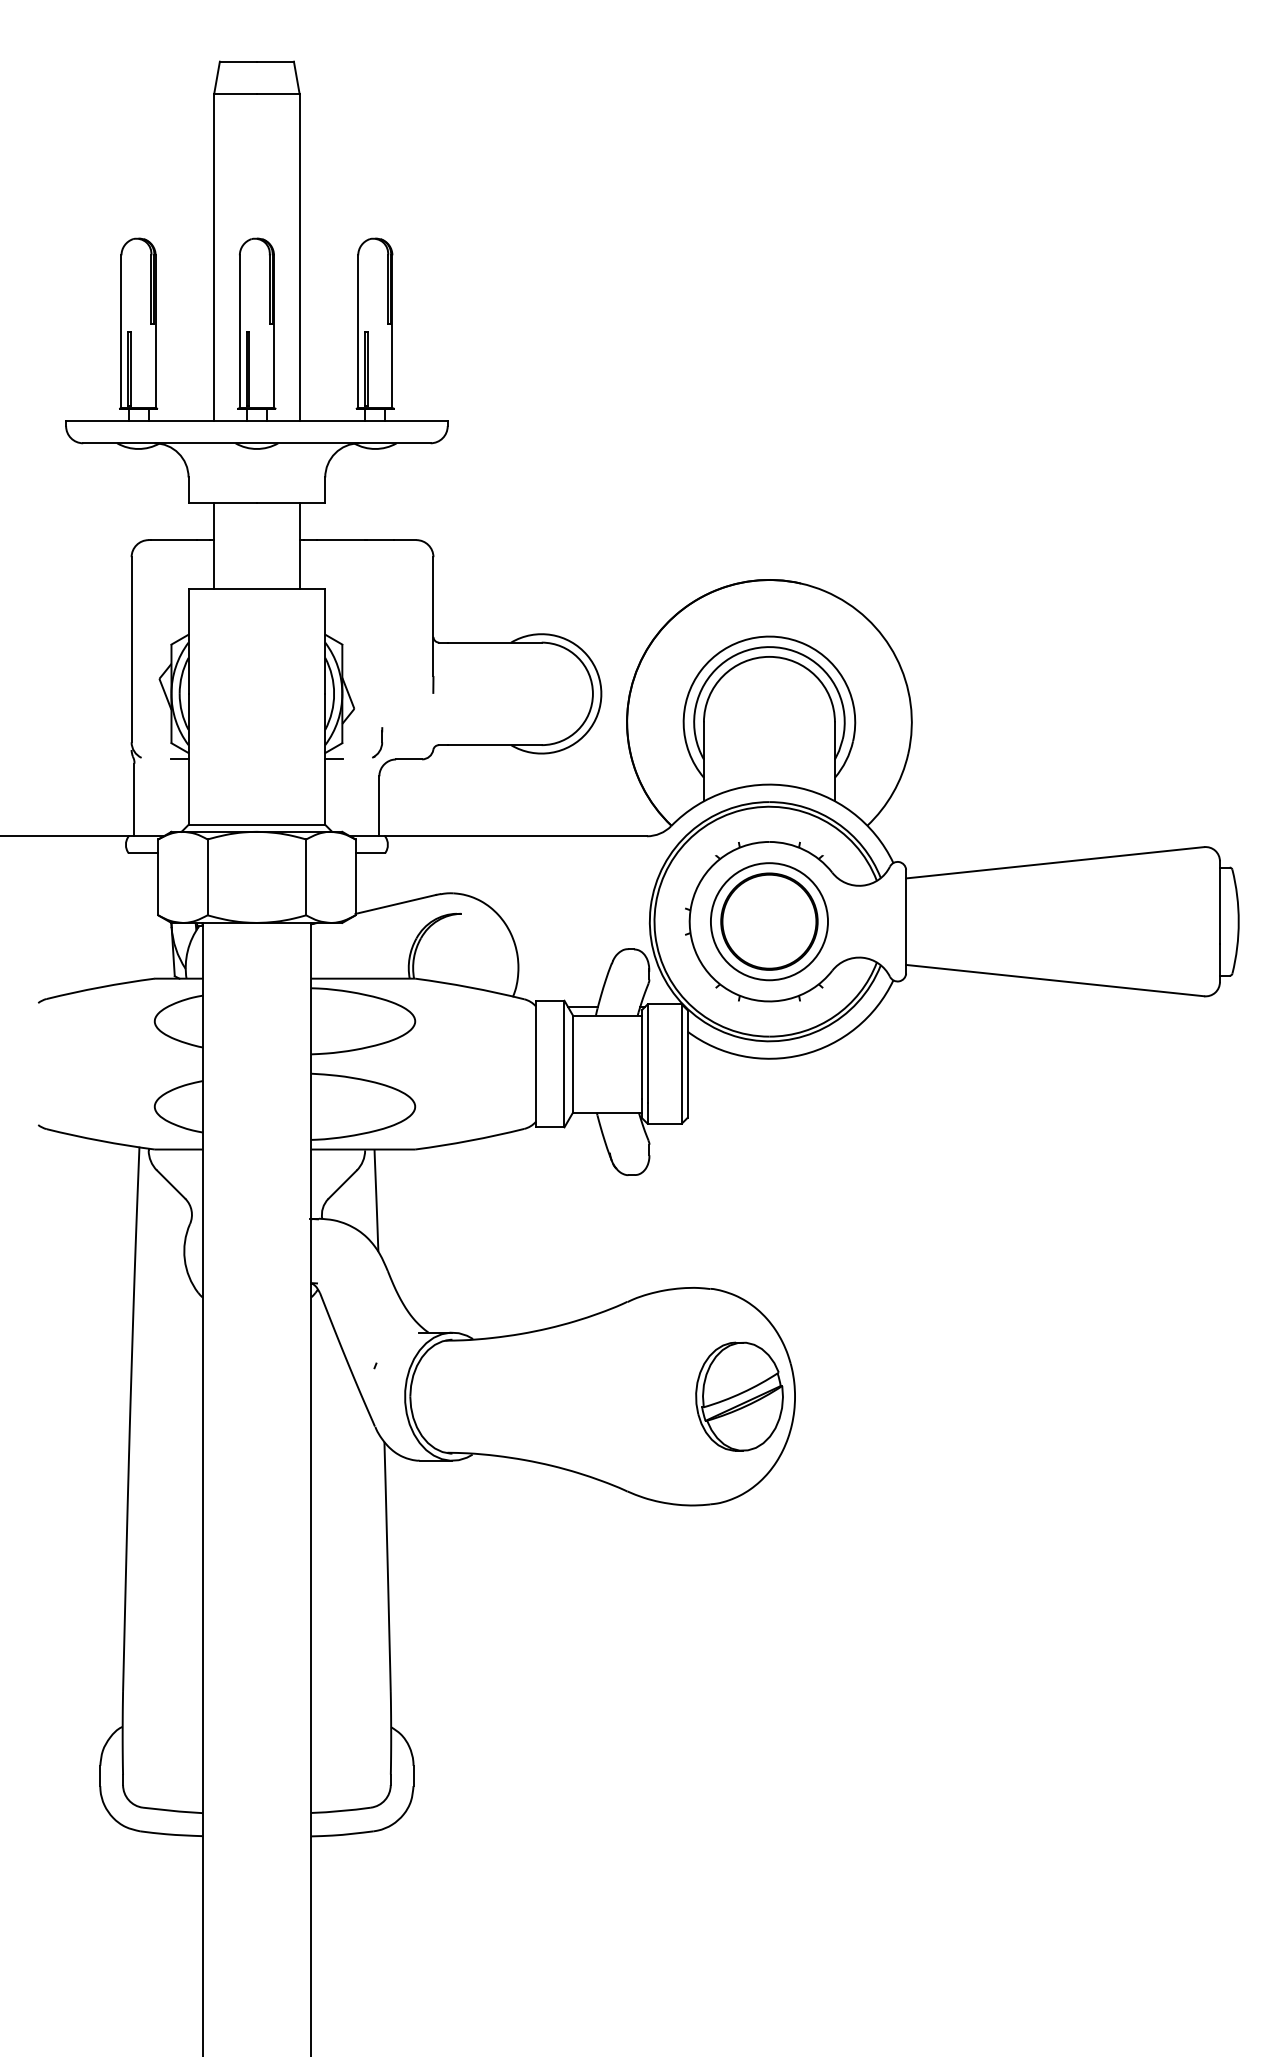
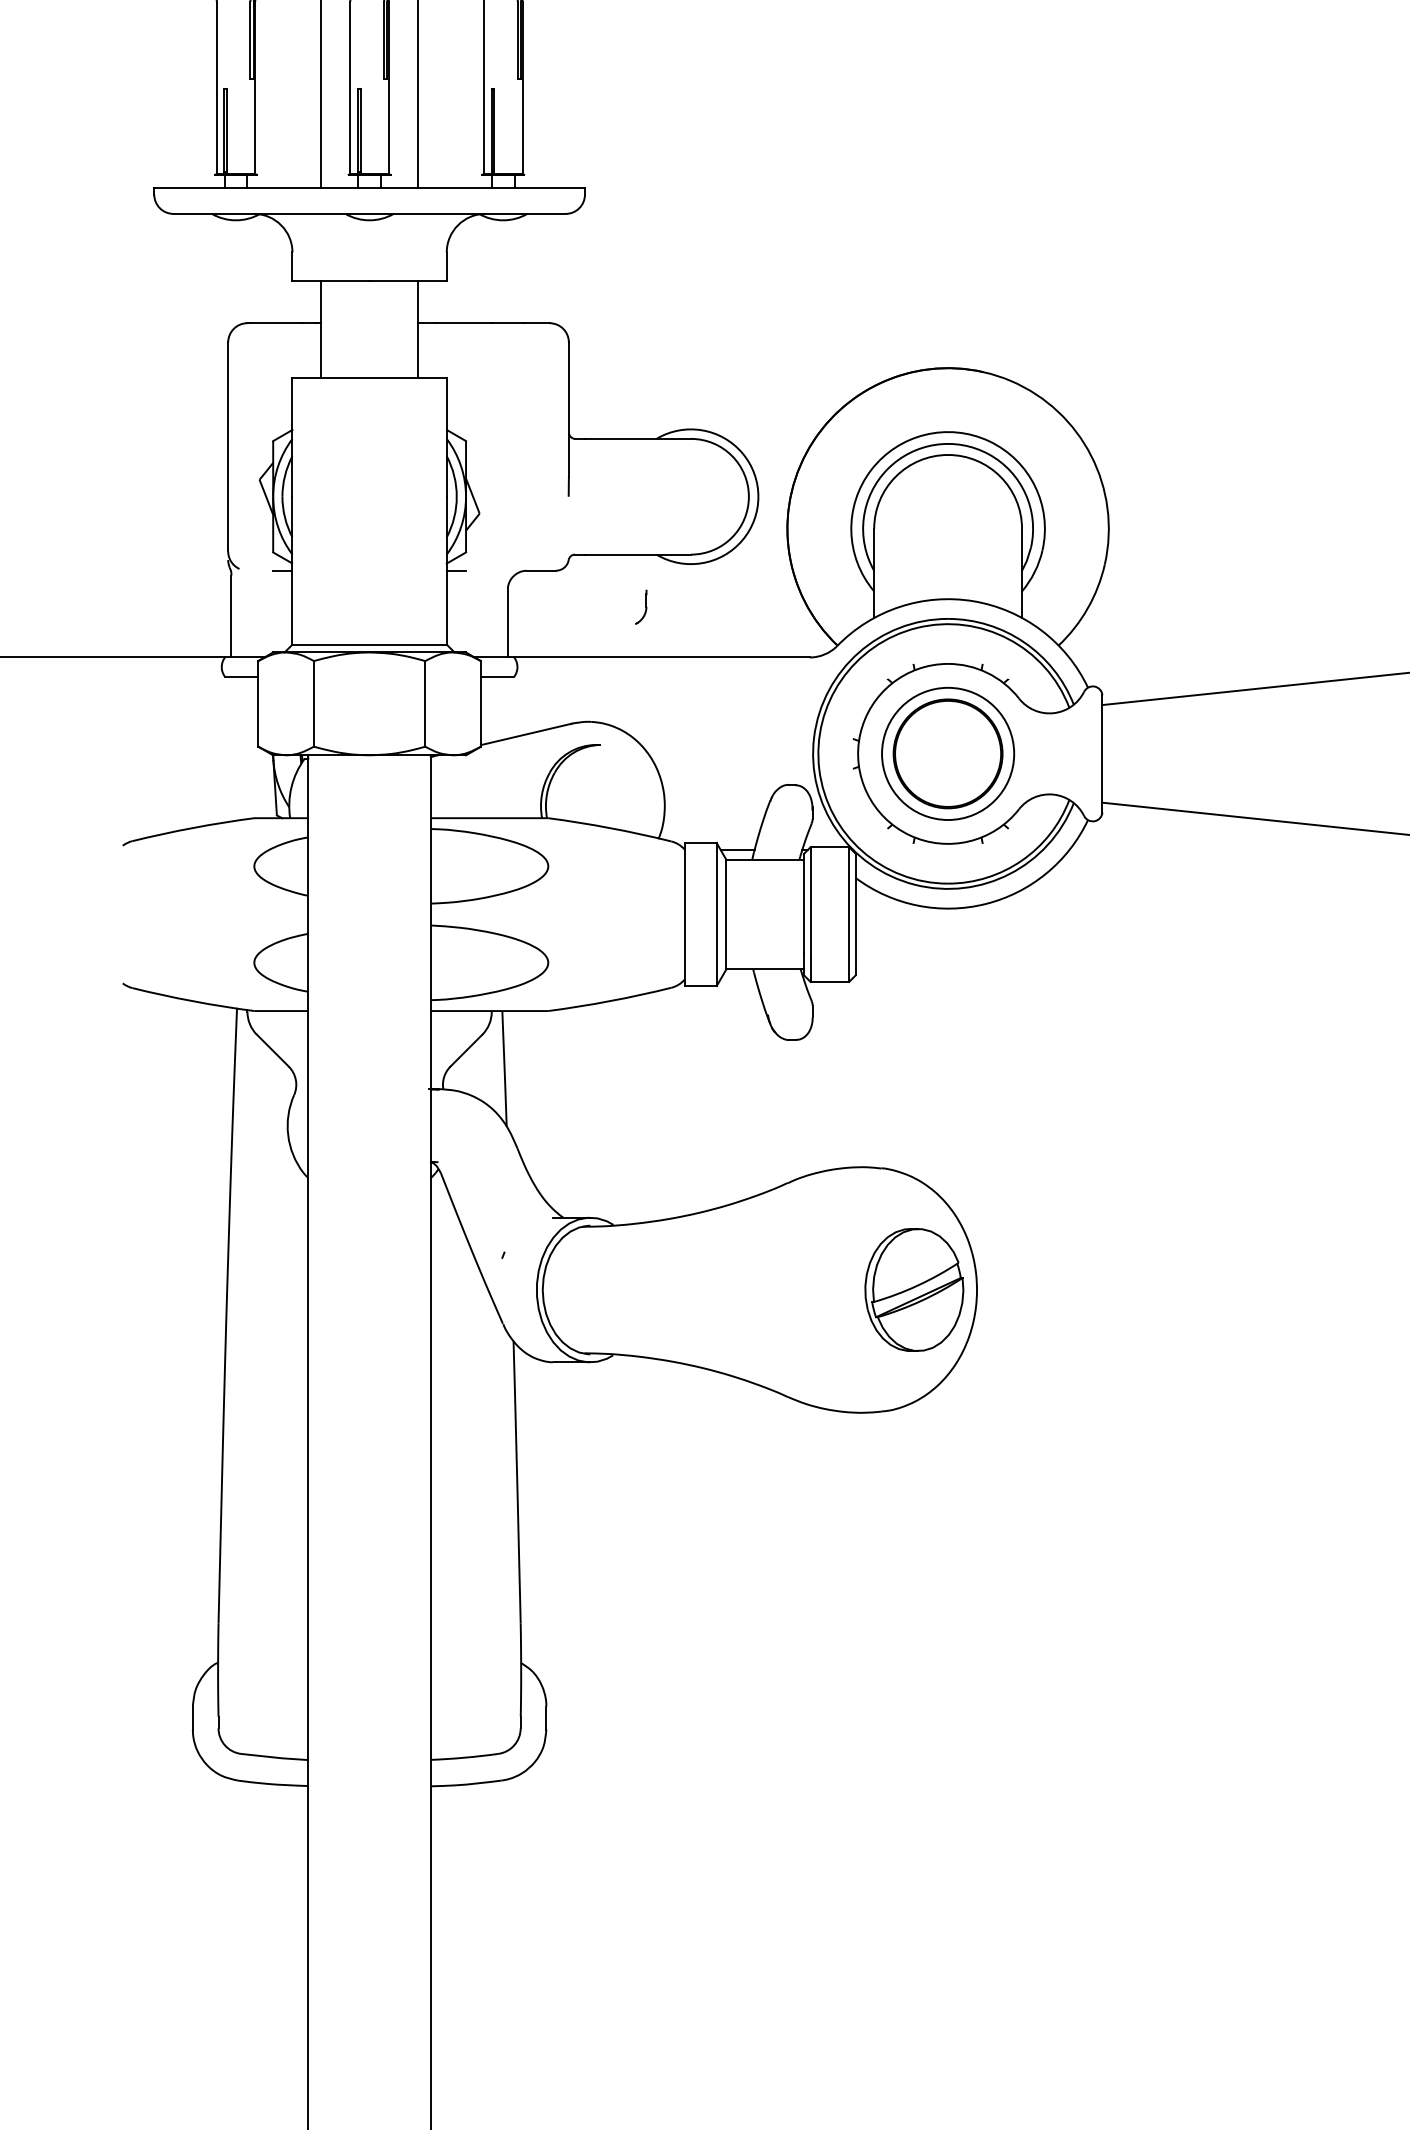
part: (377, 742) -> (641, 606), moved

